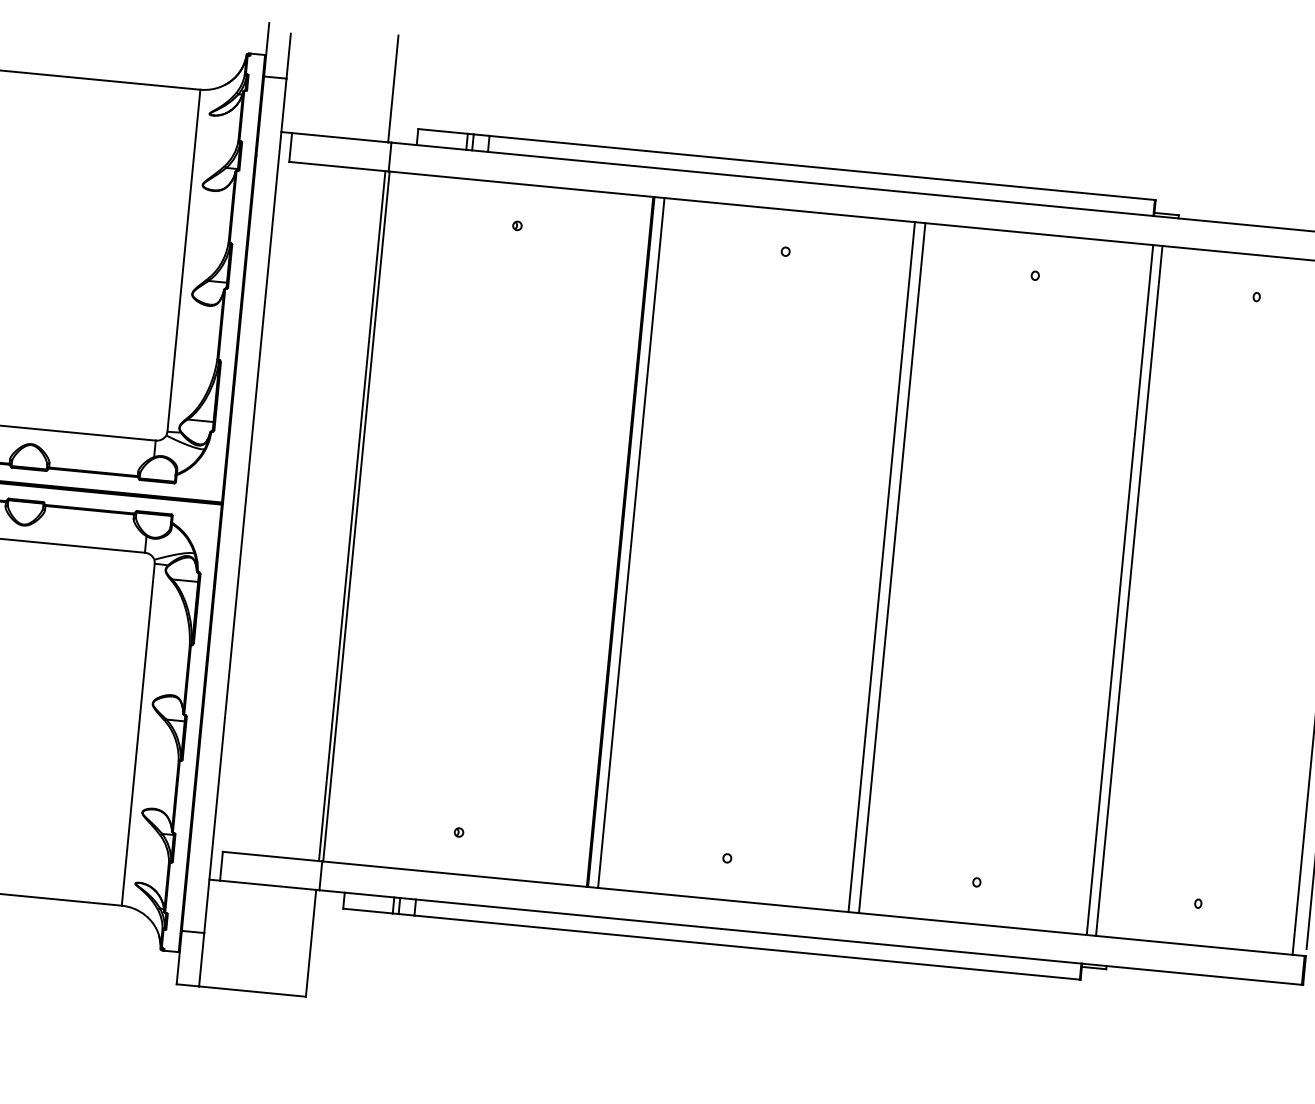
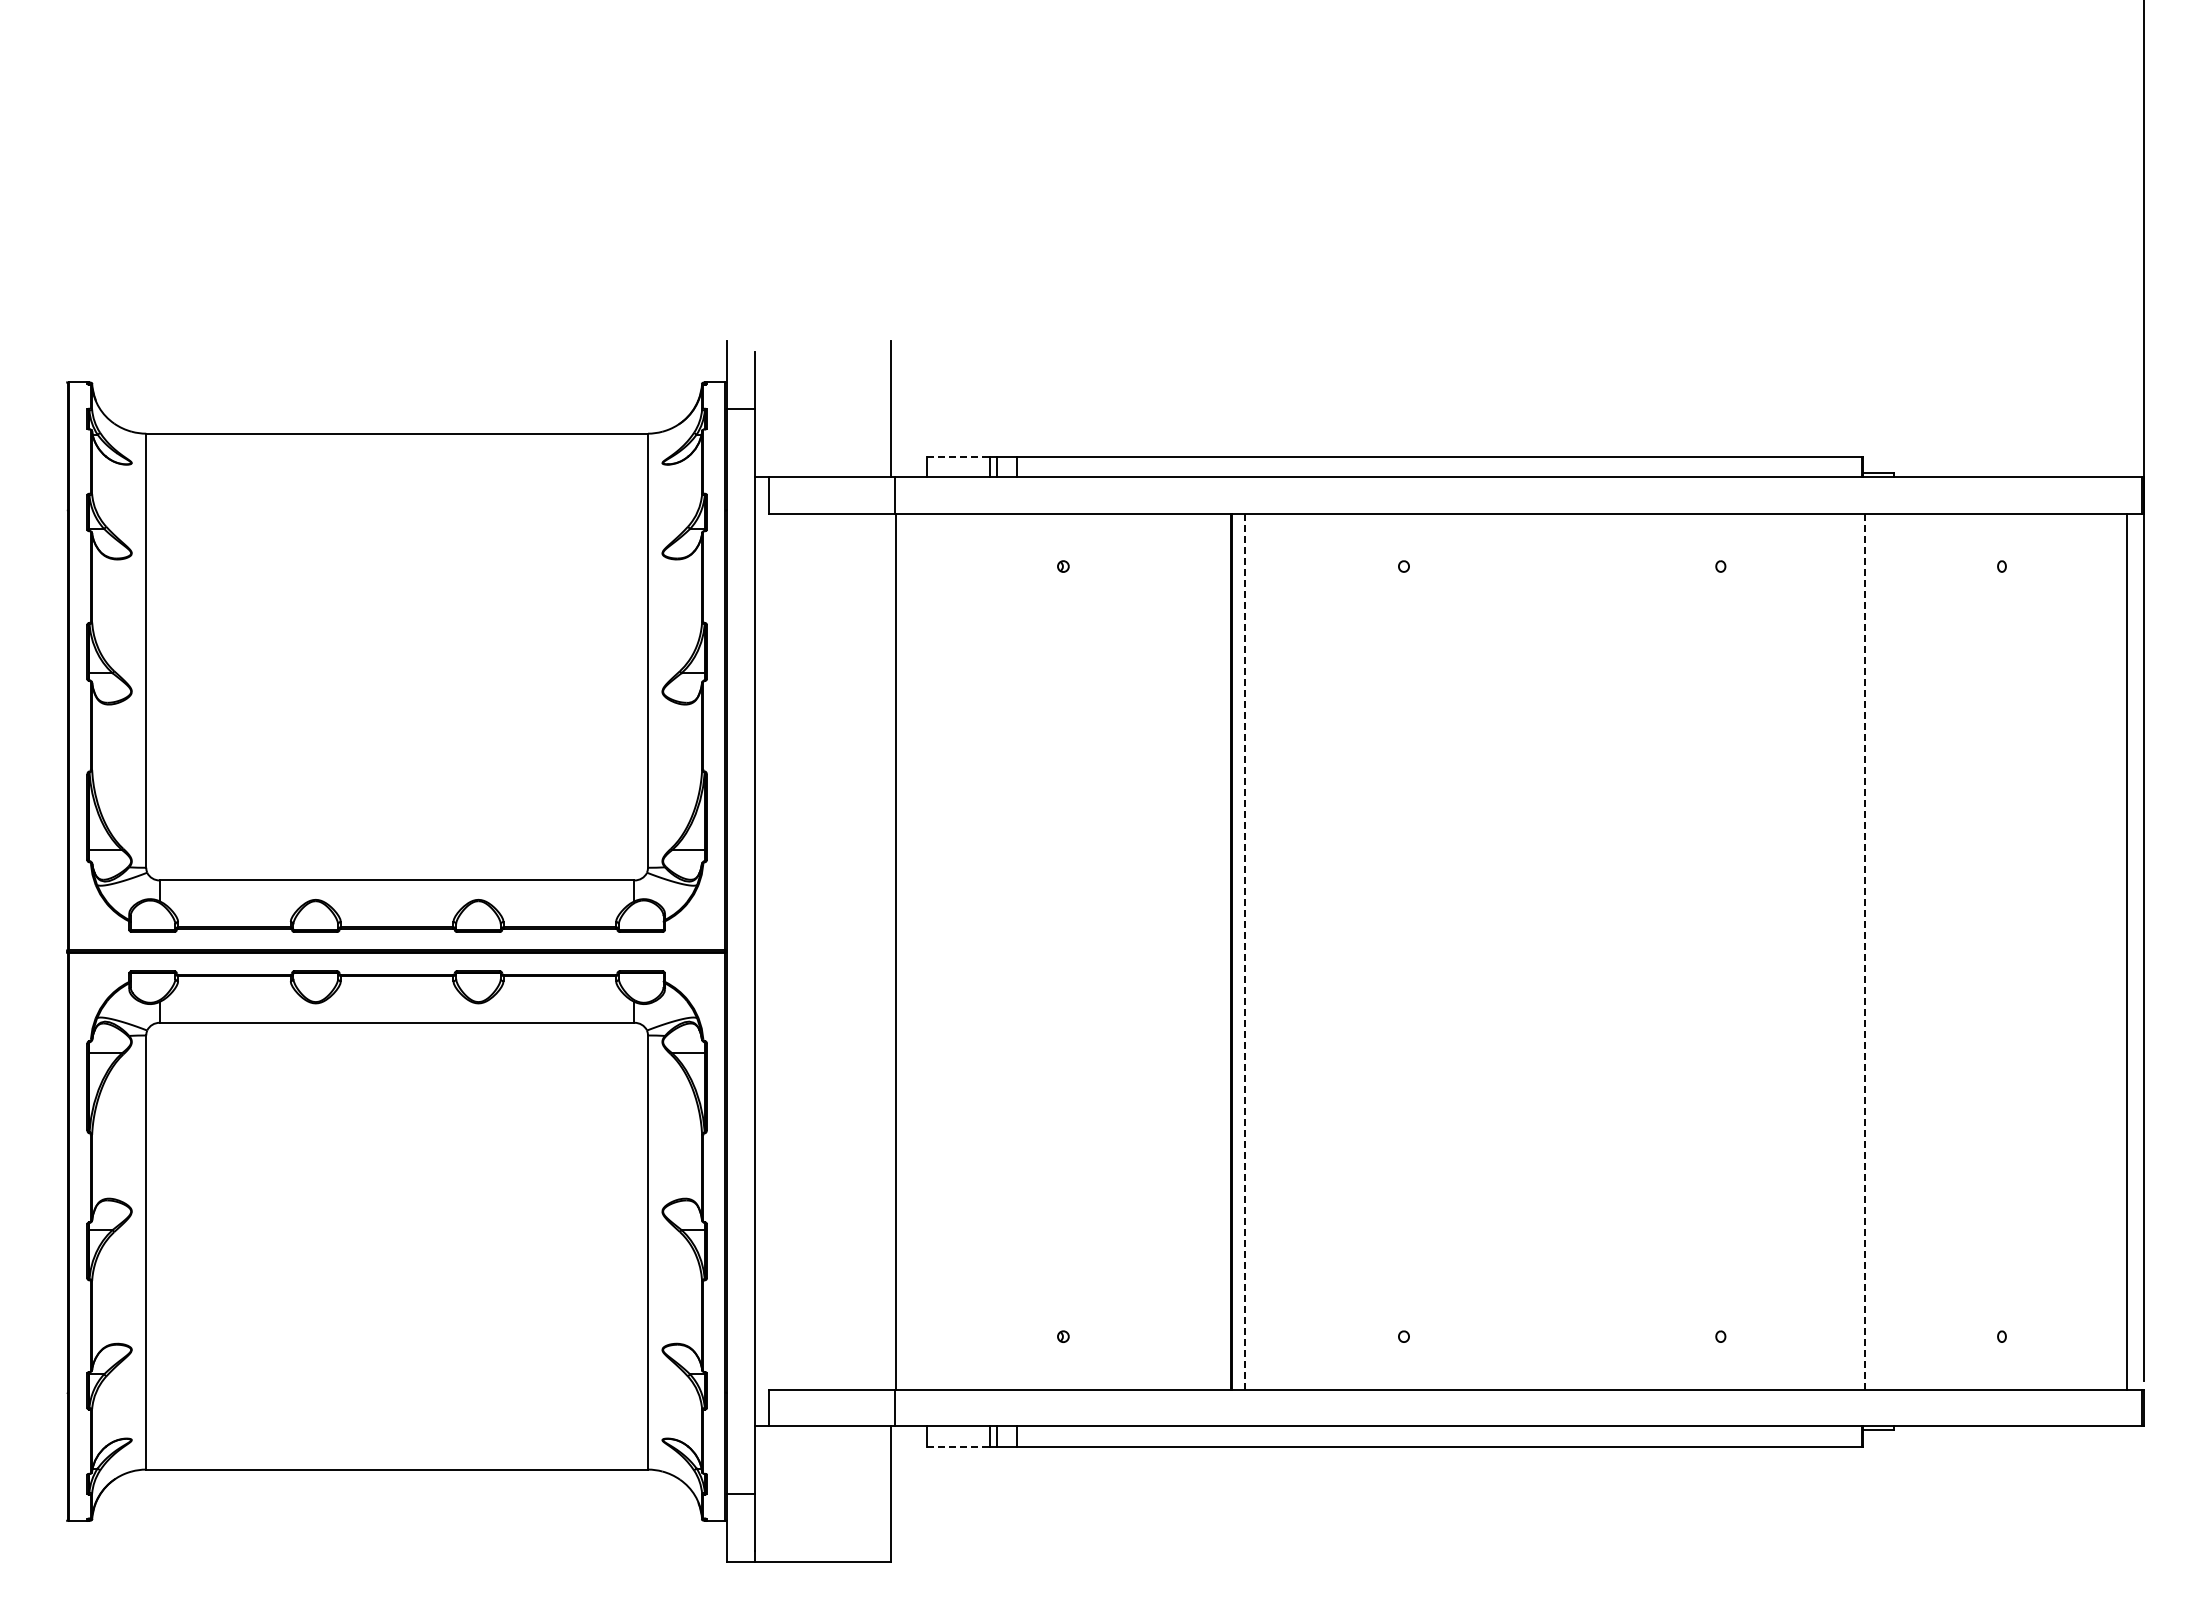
line: (443, 131) -> (958, 456), solid -> dashed
line: (352, 516) -> (890, 951), removed
line: (631, 542) -> (1245, 951), solid -> dashed
line: (881, 566) -> (1562, 951), removed
line: (892, 568) -> (1576, 951), removed
line: (1120, 589) -> (1865, 951), solid -> dashed
line: (1129, 590) -> (1877, 951), removed
line: (368, 911) -> (958, 1446), solid -> dashed

